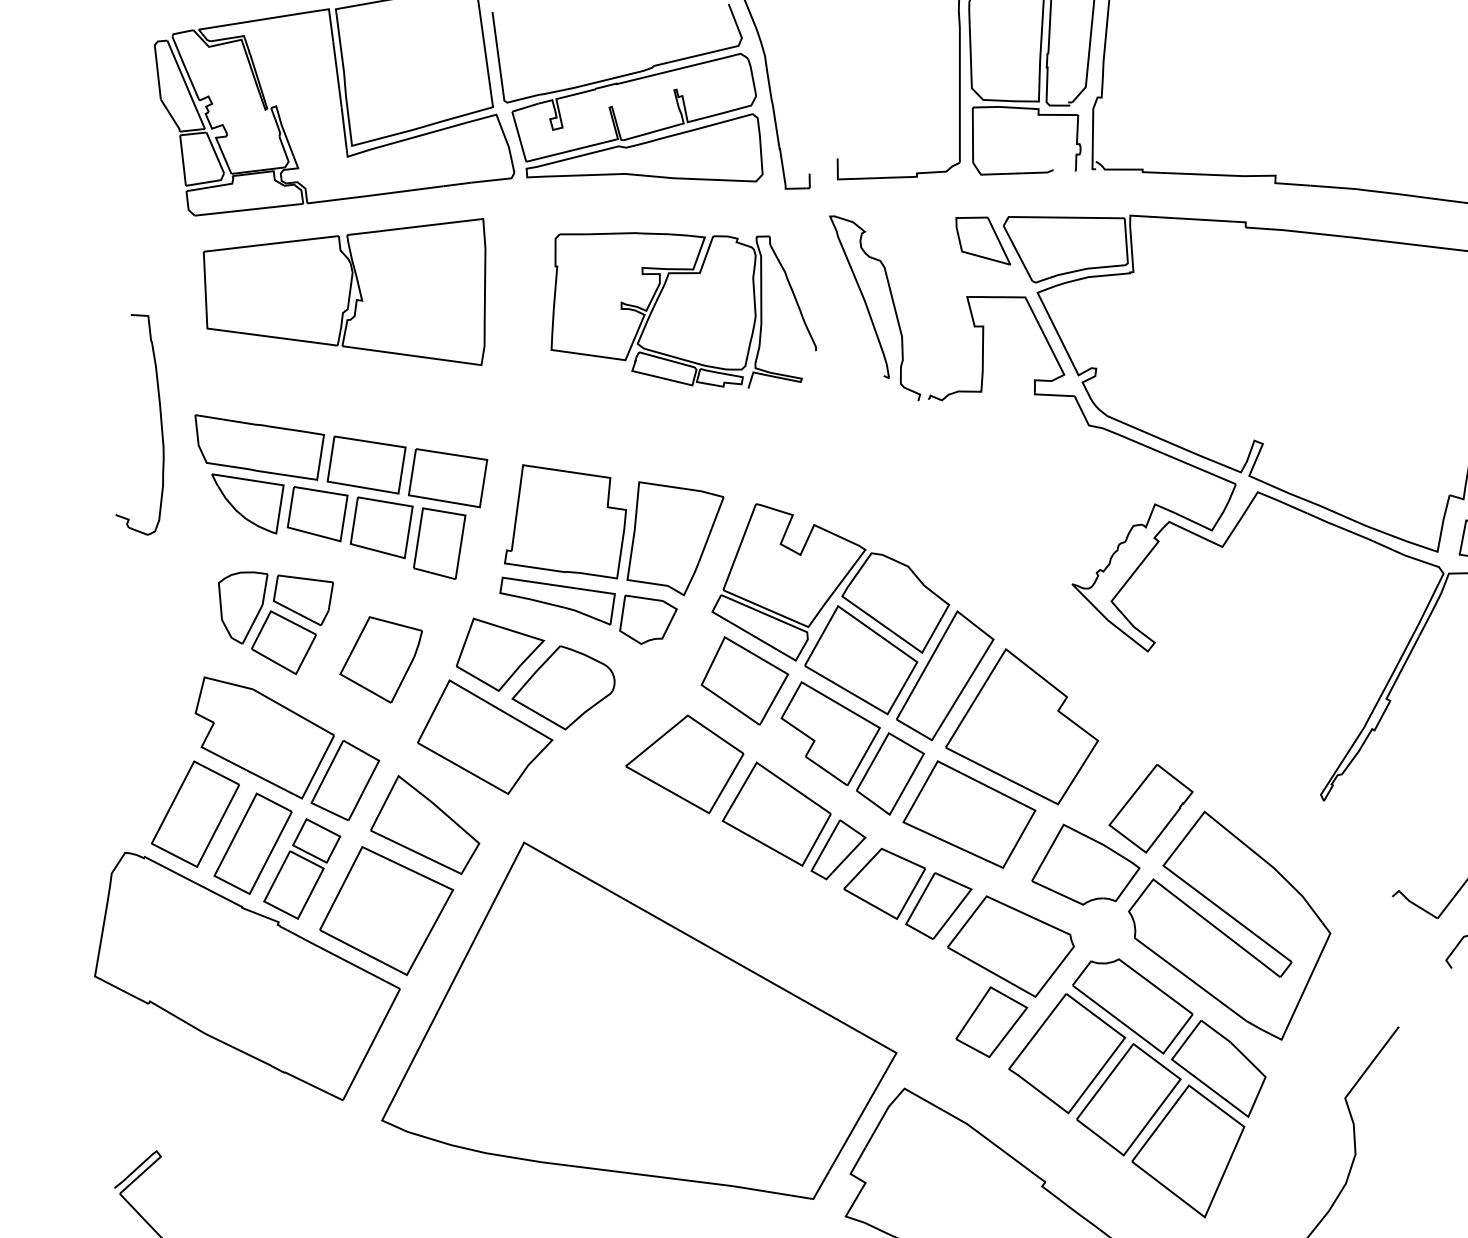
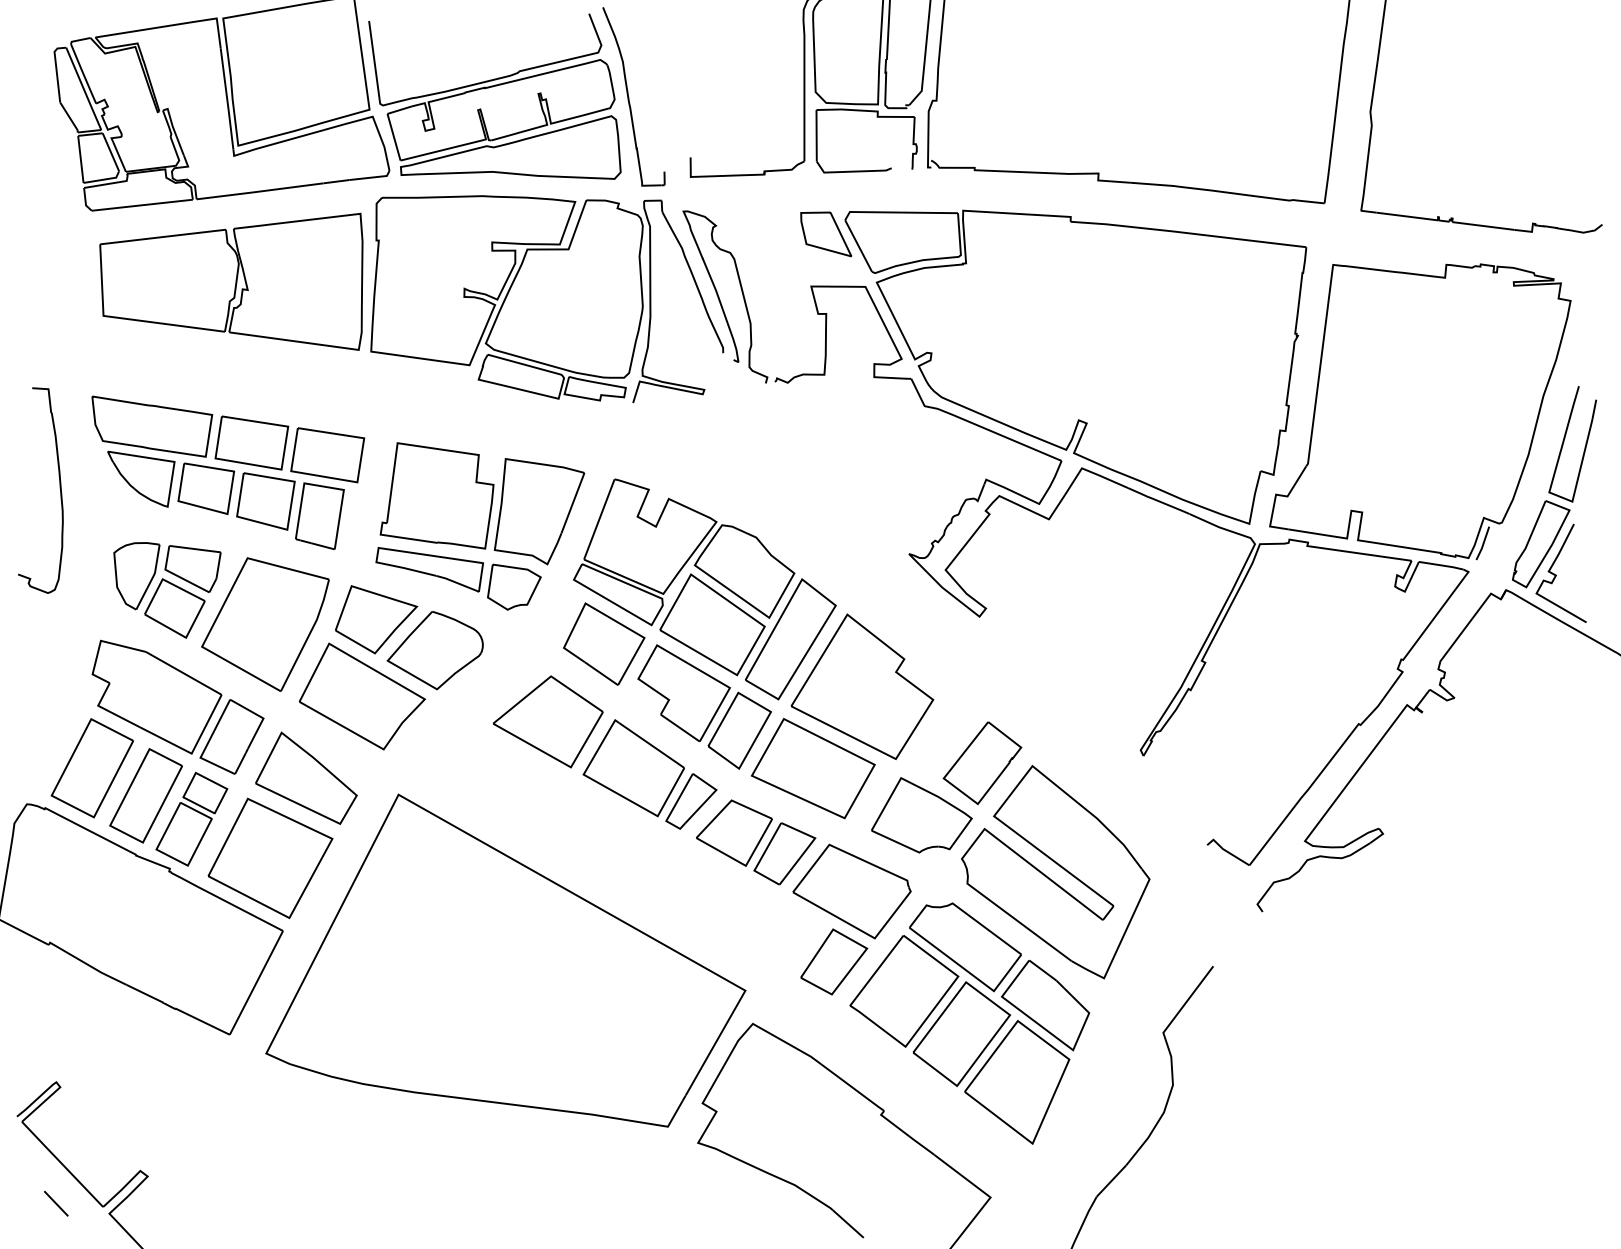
part: (684, 309) -> (547, 298), size x1.43
curve: (160, 422) -> (59, 488), moved
part: (381, 659) -> (265, 624), size x1.67

